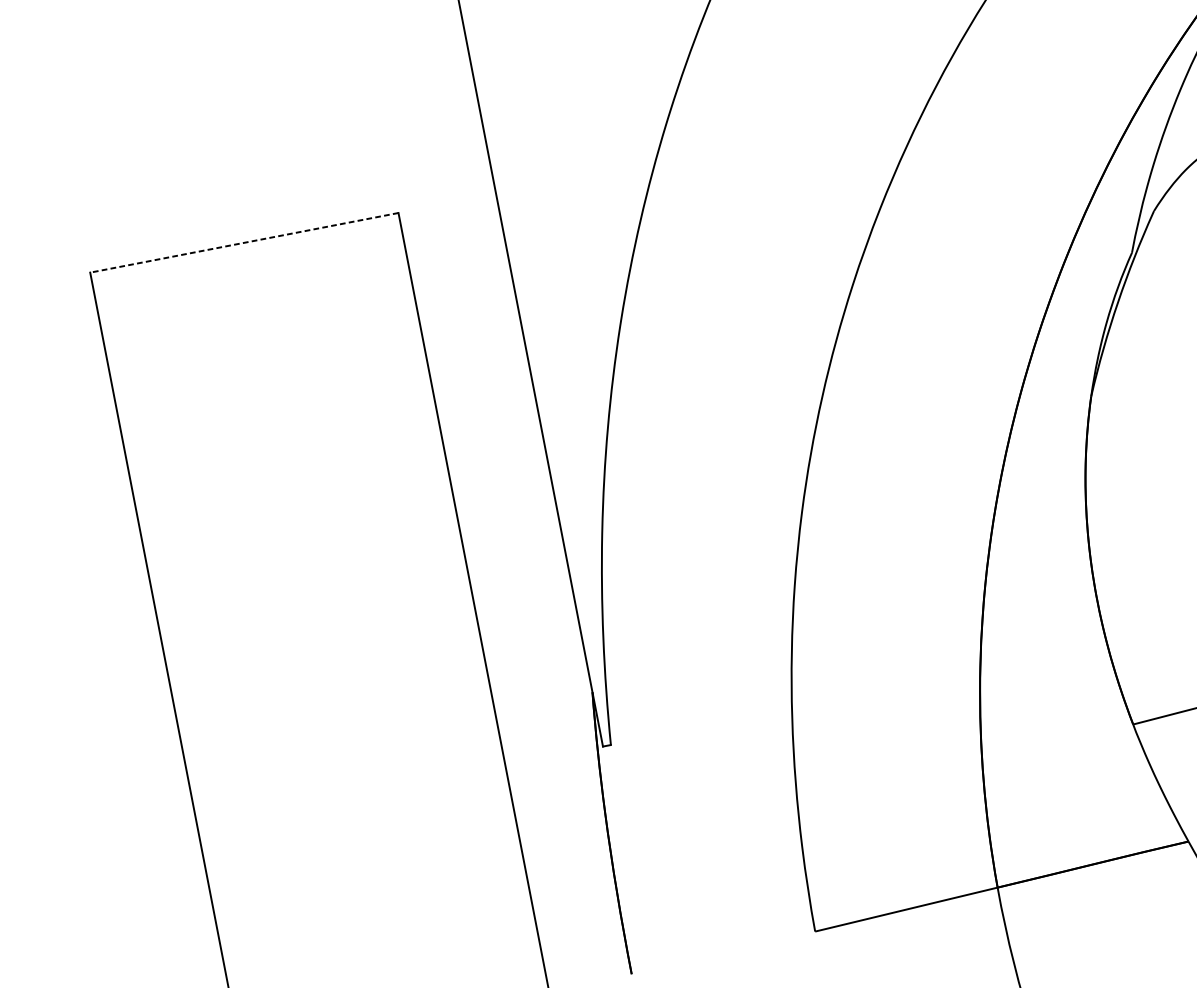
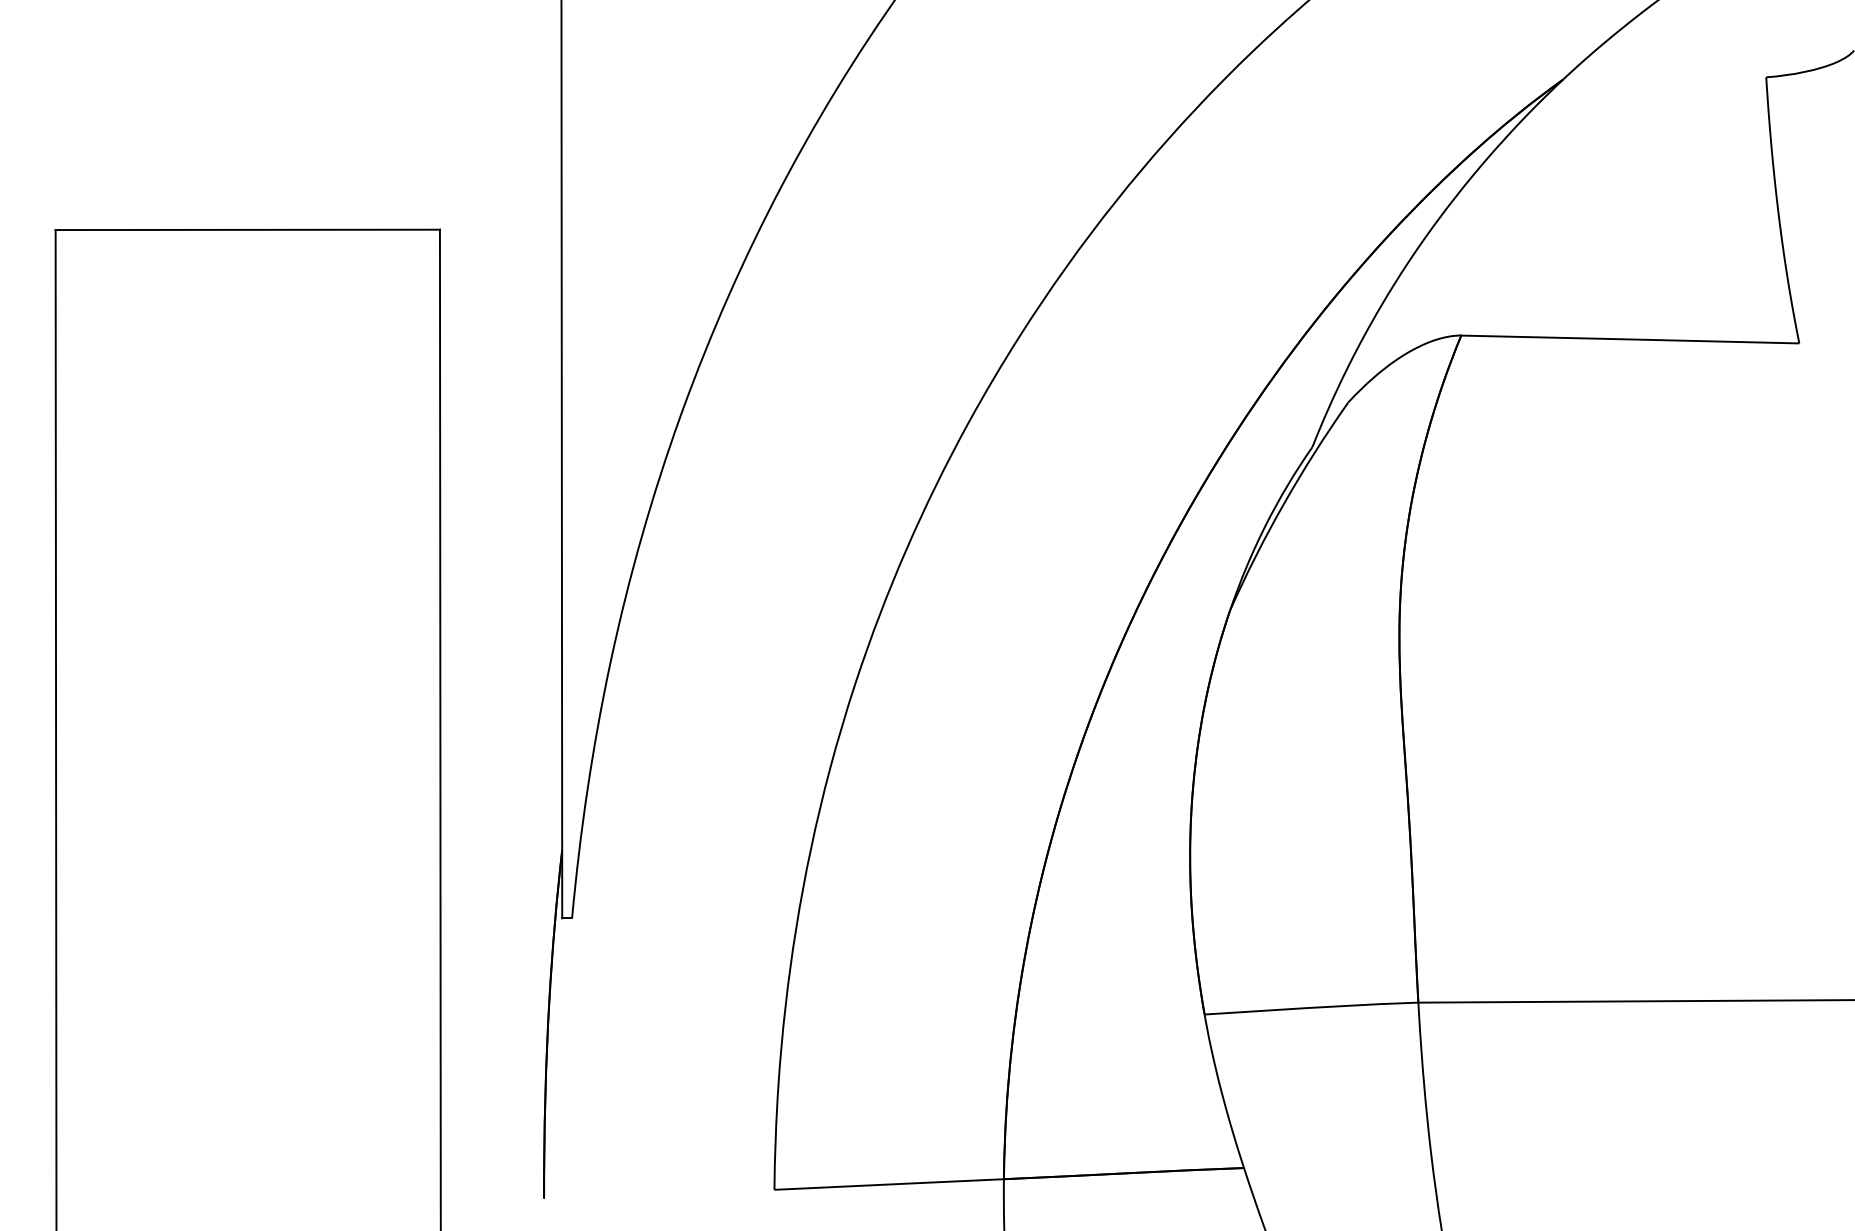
line: (244, 242) -> (247, 229), dashed -> solid

